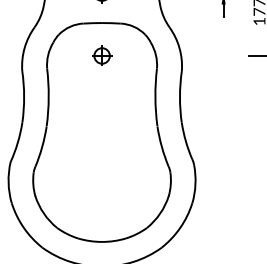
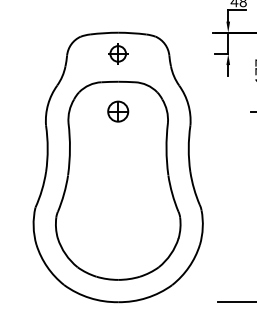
part: (102, 55) -> (118, 111), size x1.43

